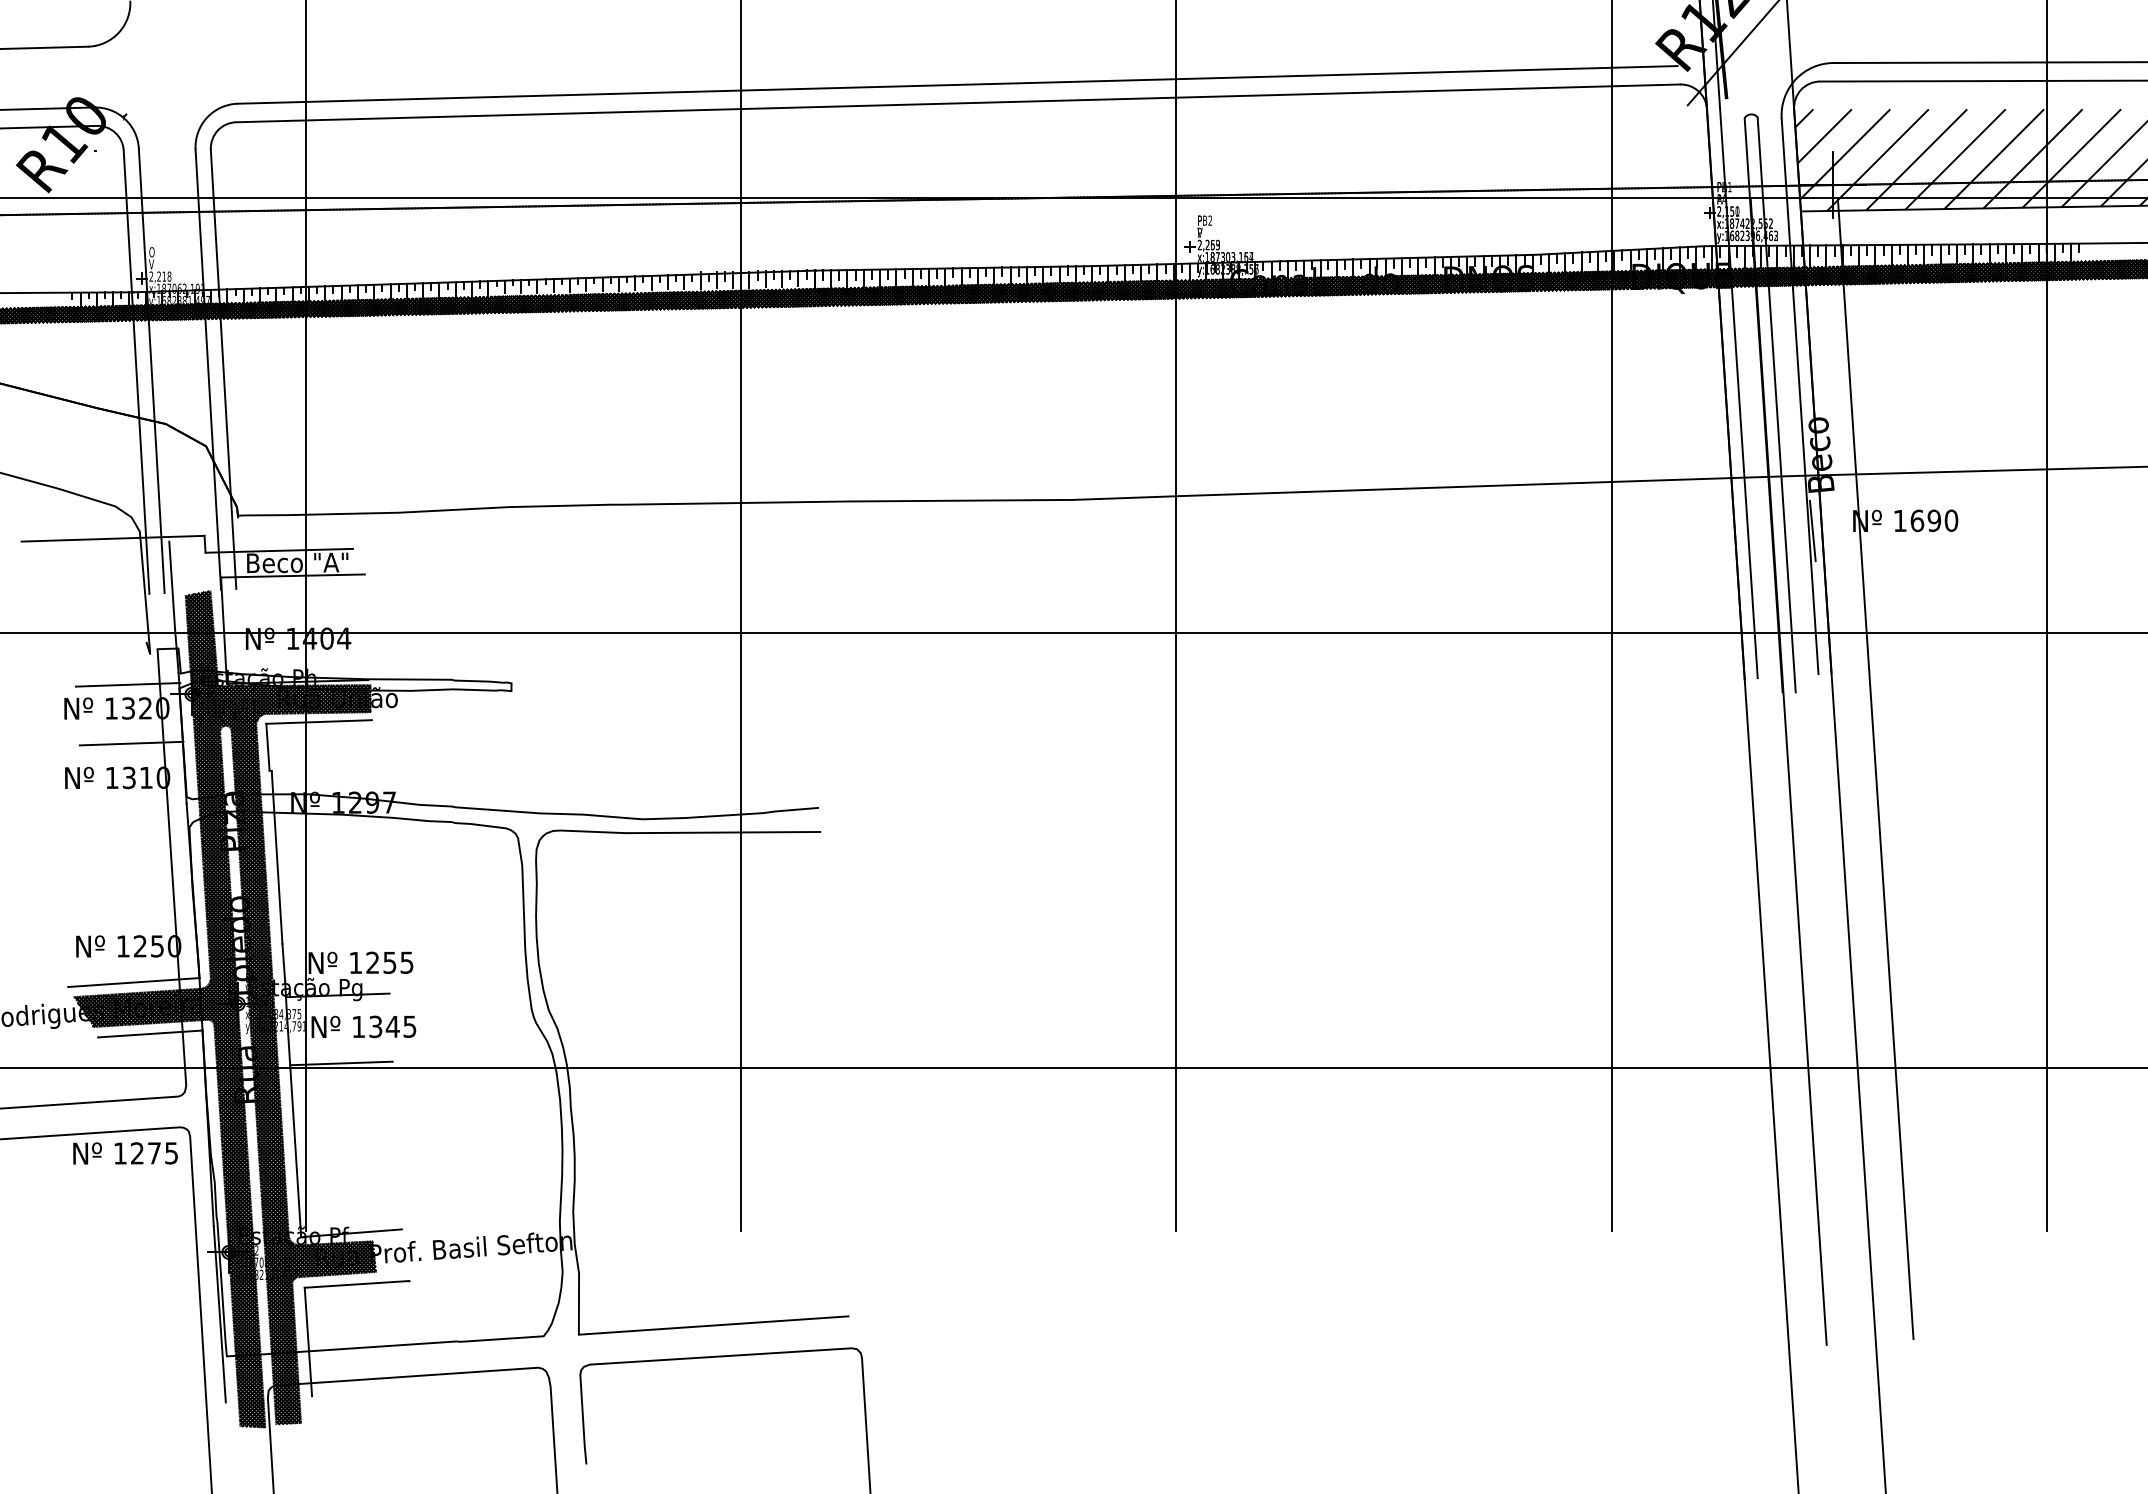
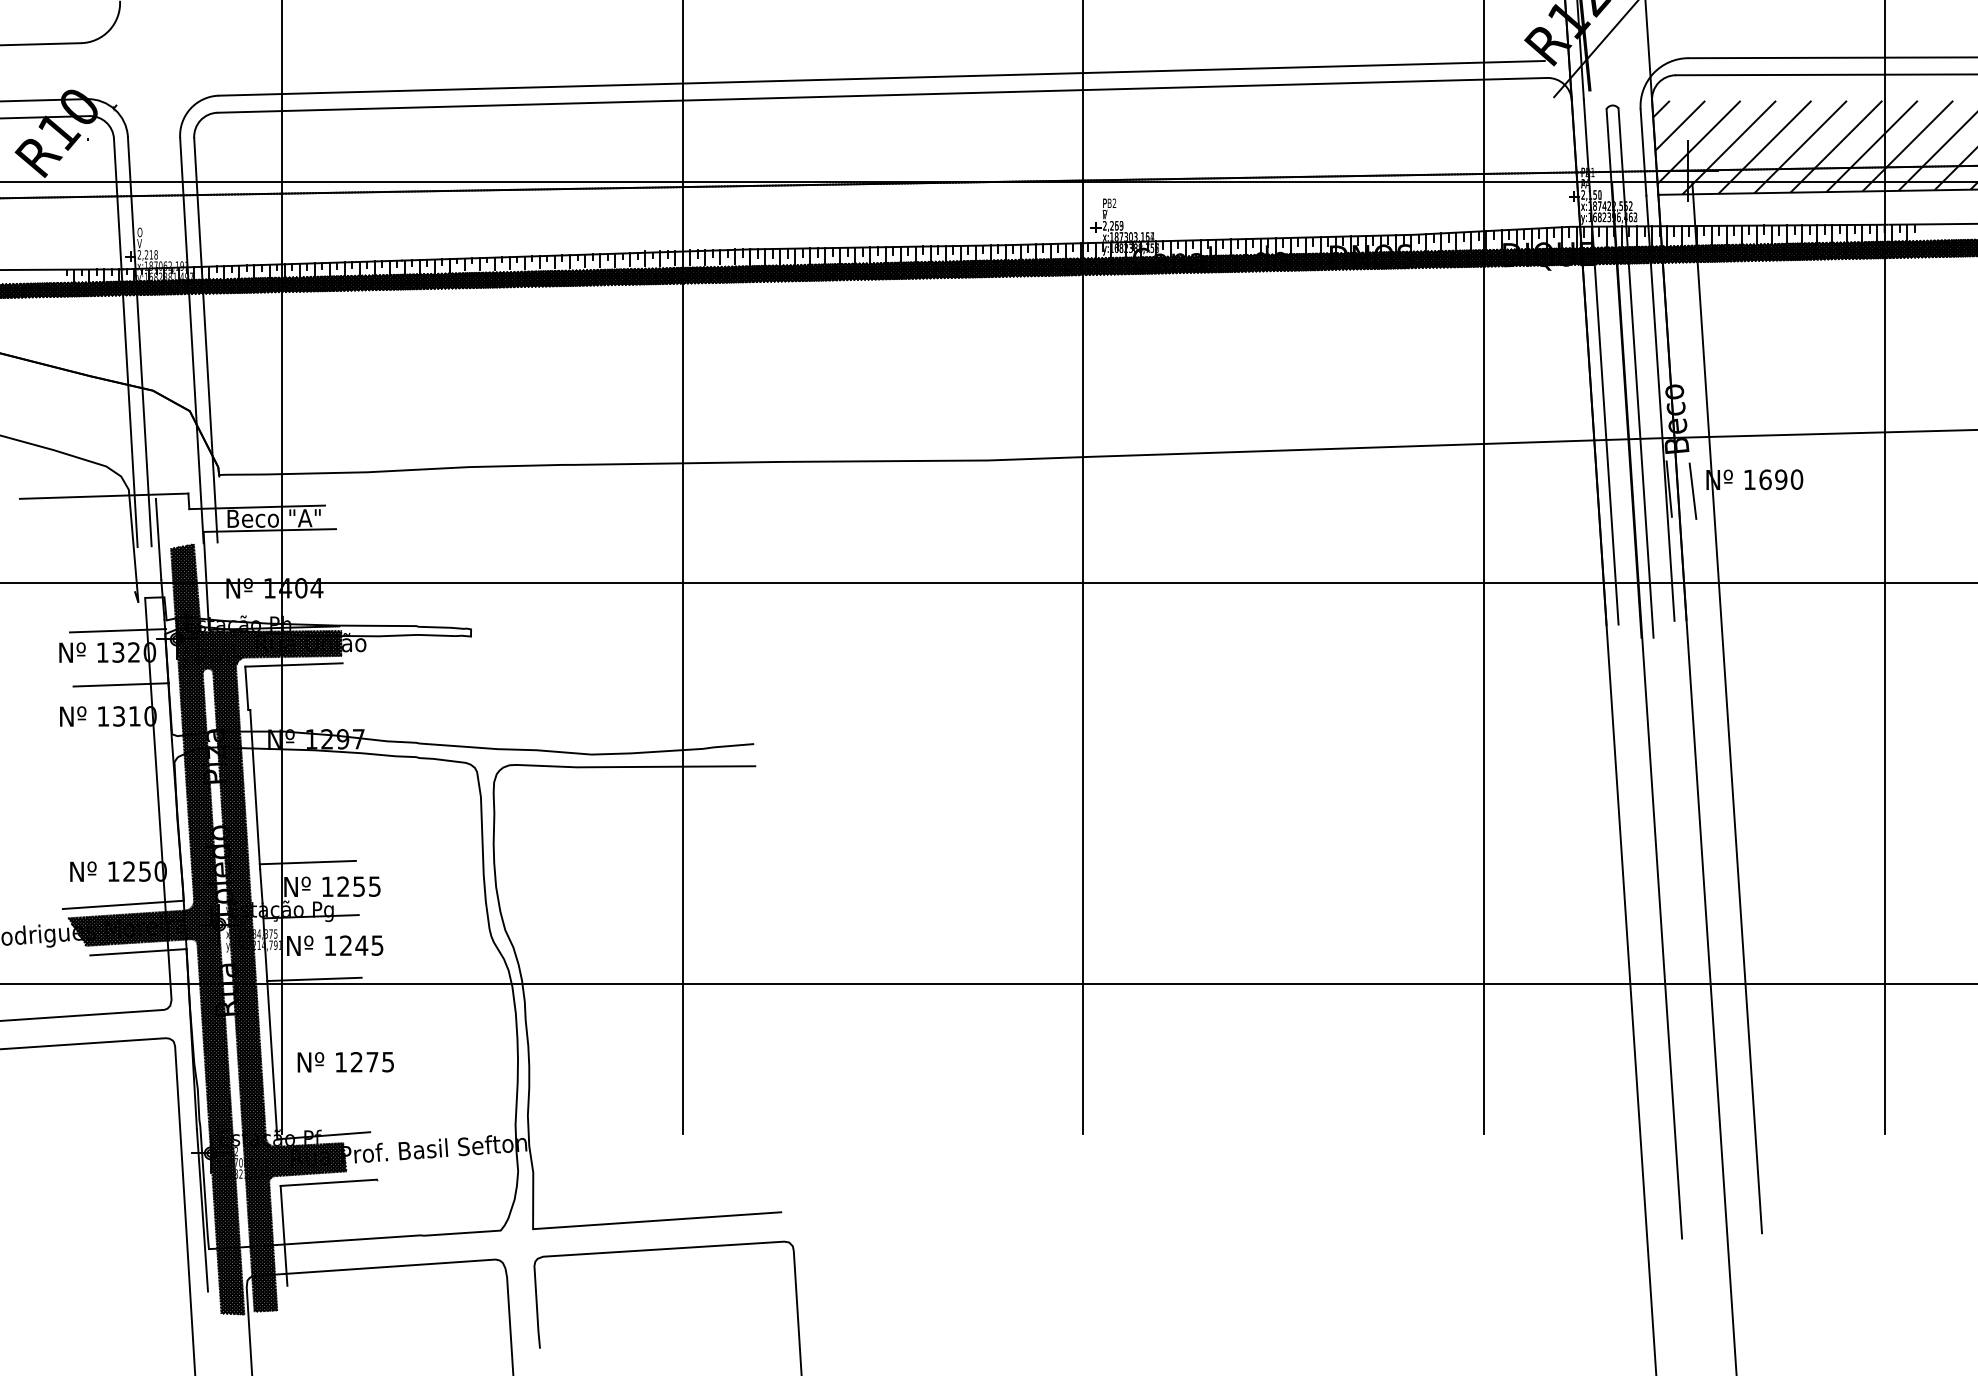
line: (1838, 533) -> (1692, 491), added
line: (334, 936) -> (308, 862), added
text: (375, 1027) -> (345, 946), 1345 -> 1245
text: (125, 1153) -> (345, 1062), moved

